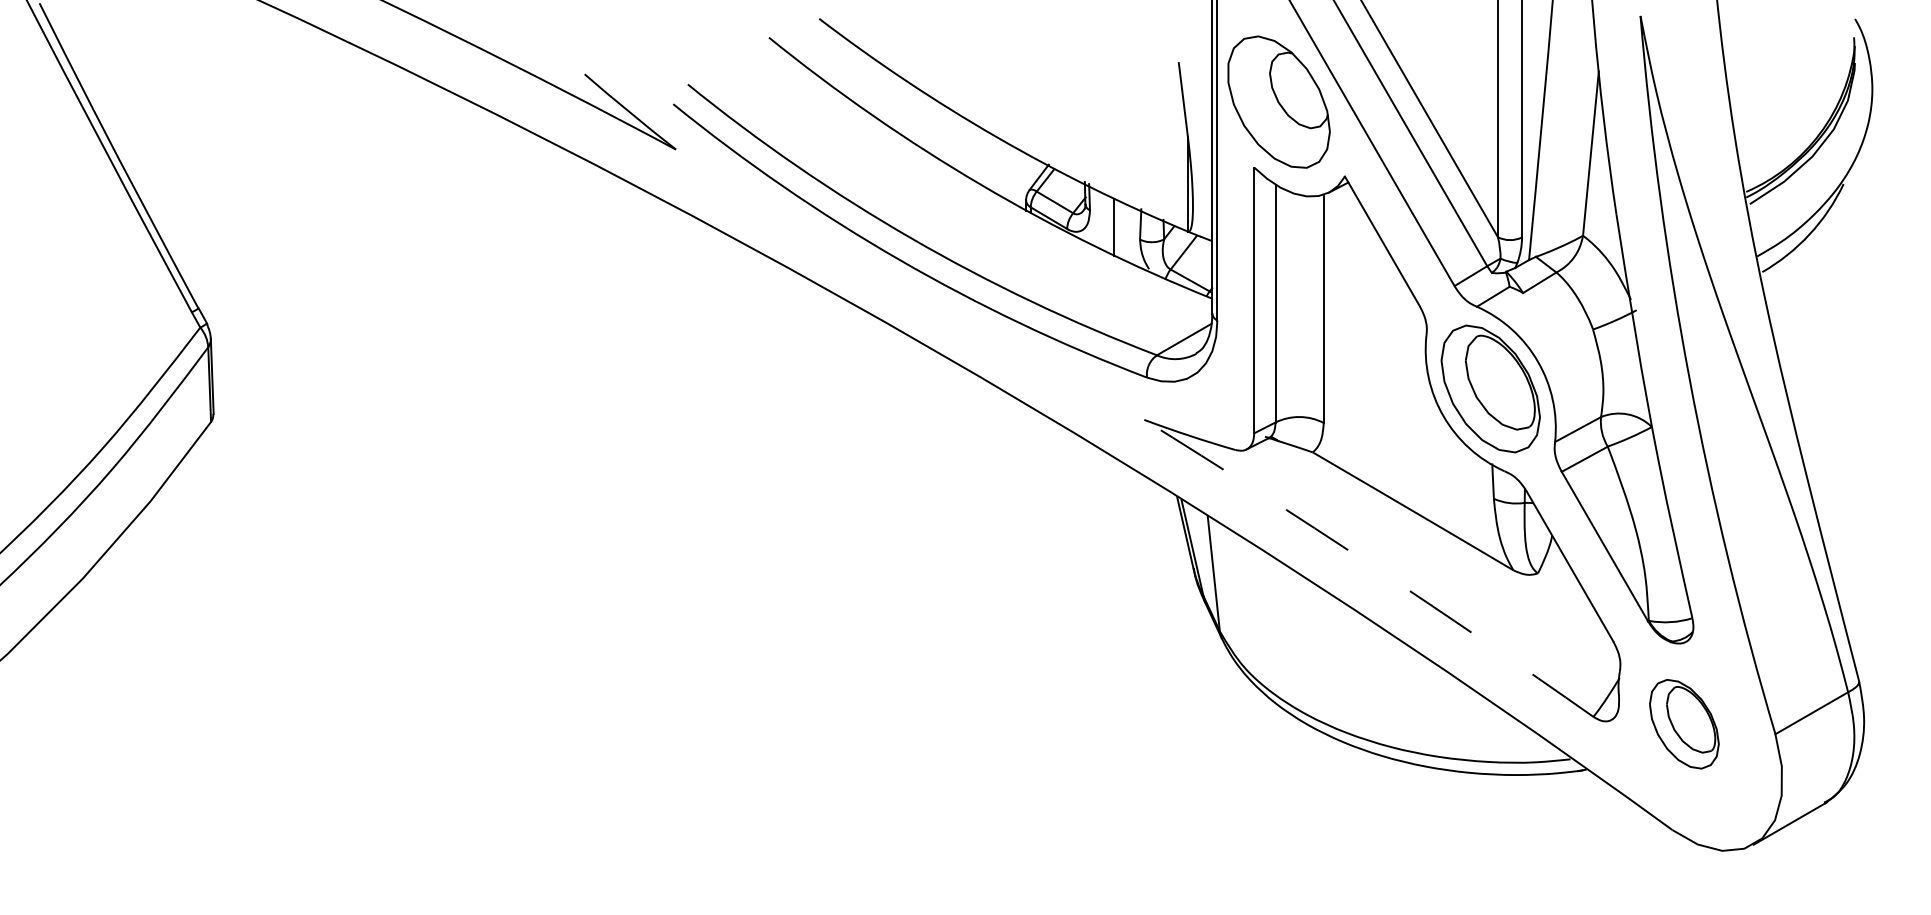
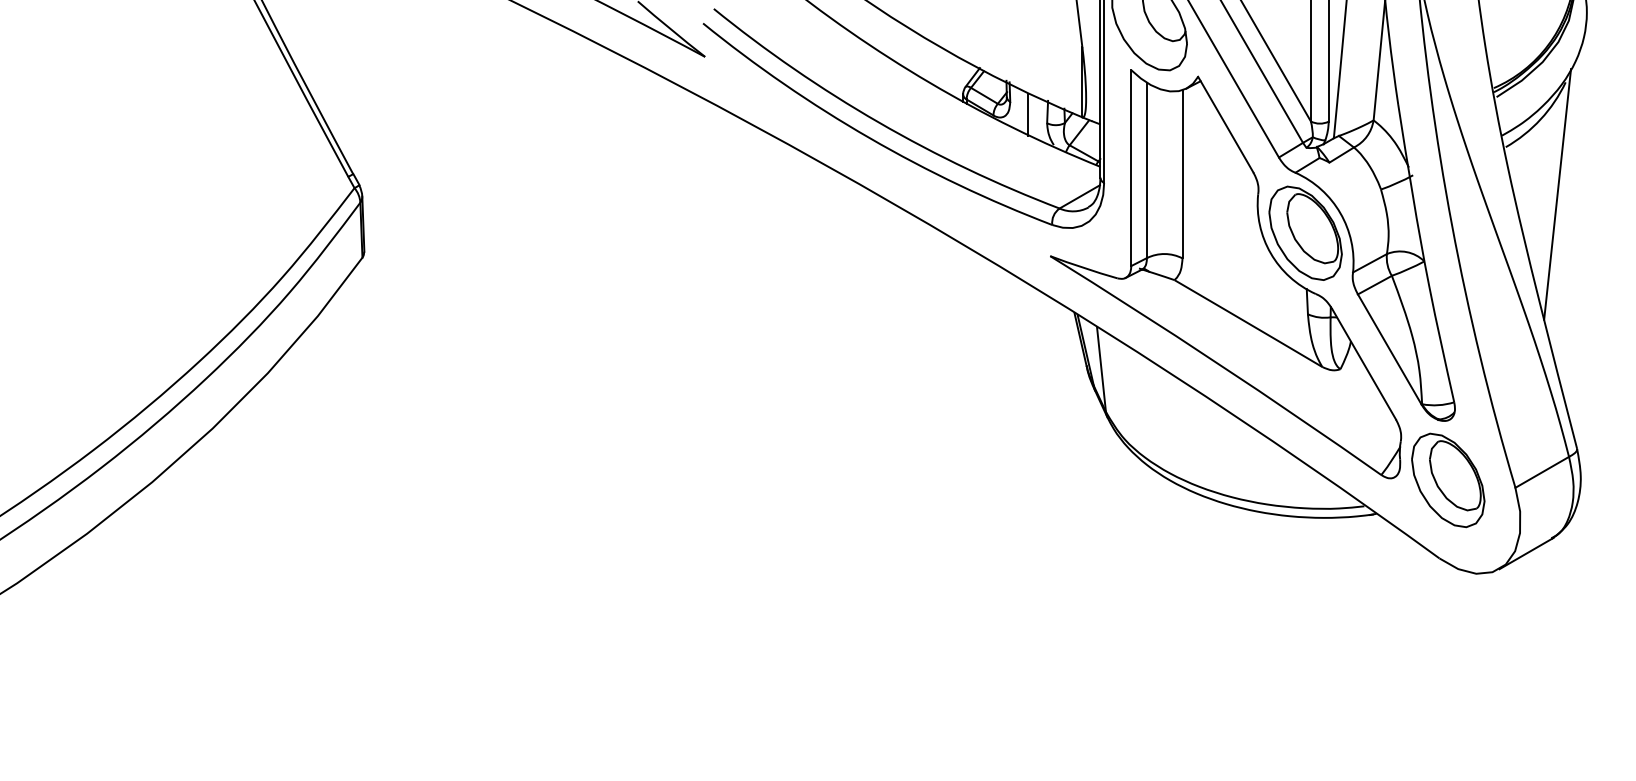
line: (1832, 336) -> (1557, 194), added
arc: (1371, 565) -> (1217, 363), dashed -> solid
part: (1684, 724) -> (1448, 480), size x1.43

